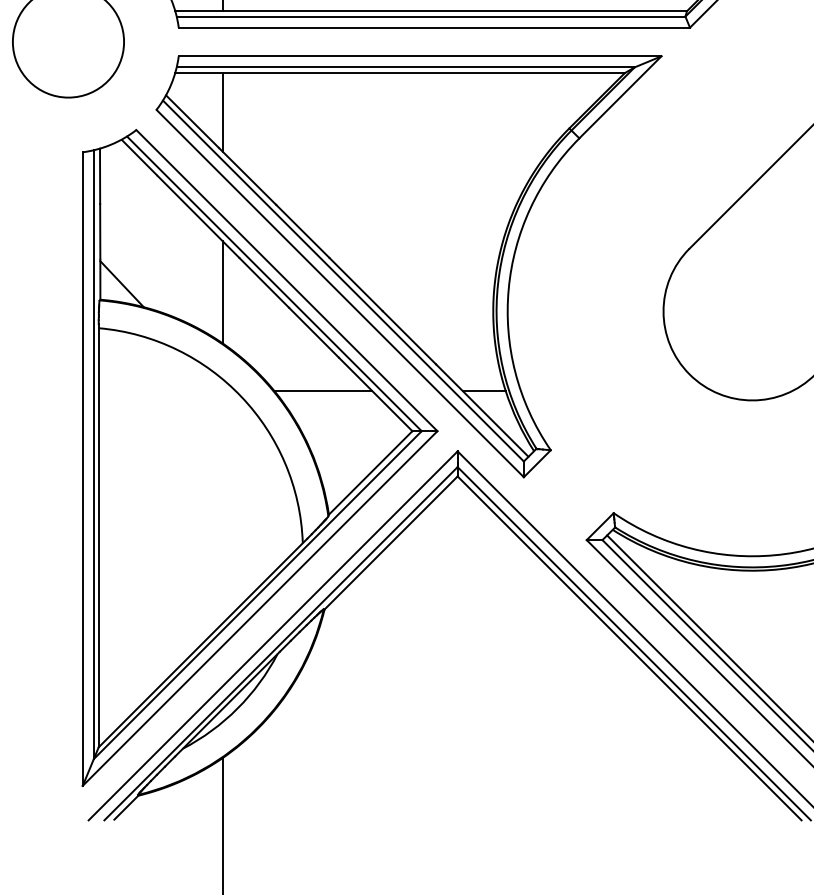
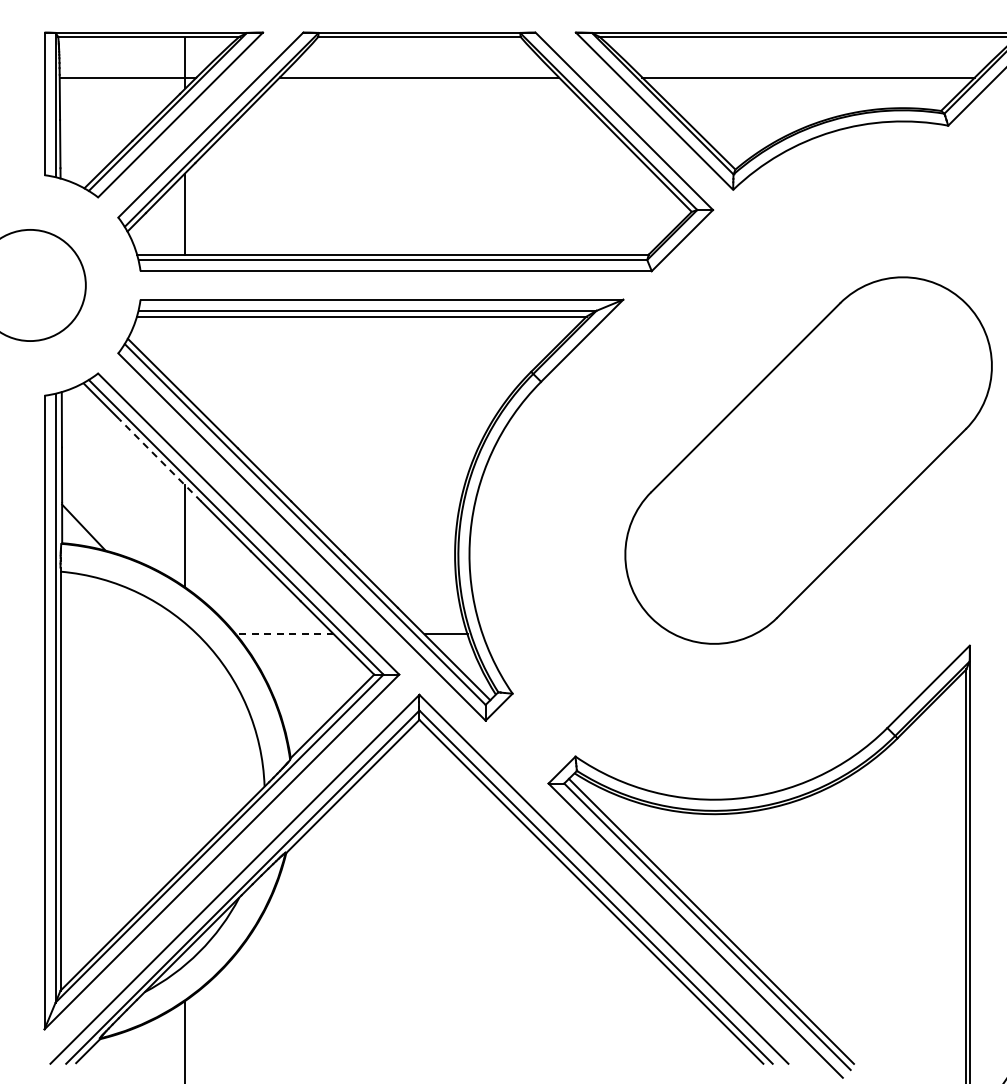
line: (222, 112) -> (184, 355), removed
line: (197, 217) -> (159, 460), solid -> dashed
line: (323, 391) -> (285, 634), solid -> dashed

